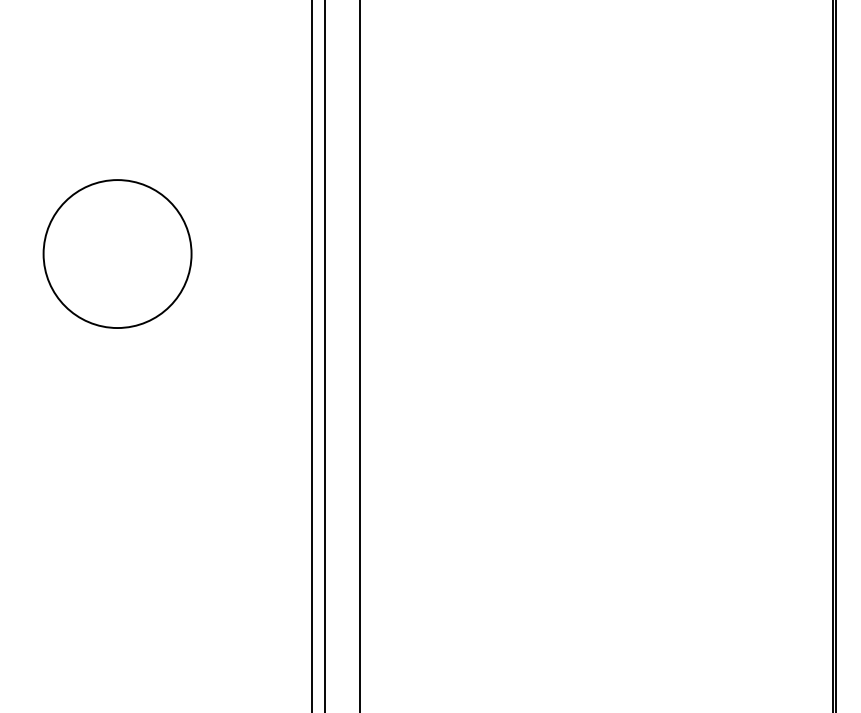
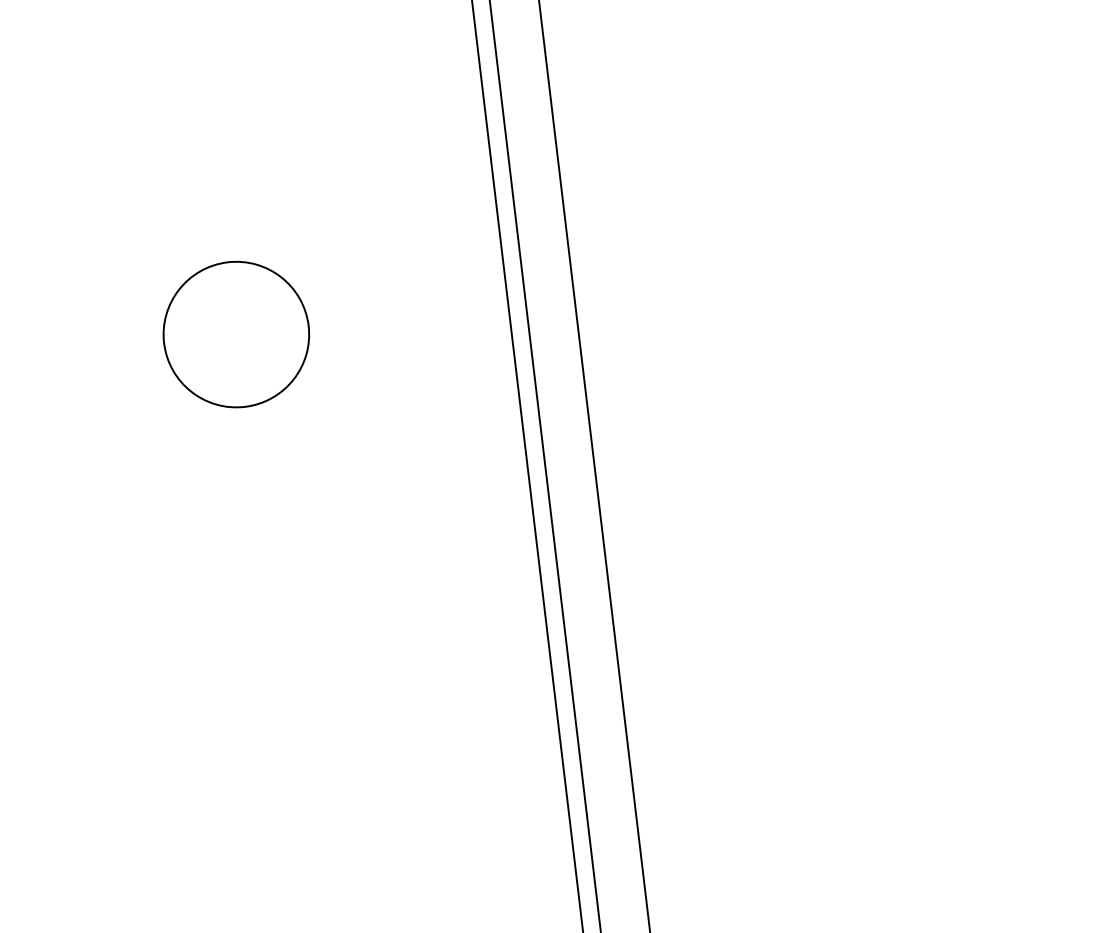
circle: (117, 253) -> (236, 333), size x0.7

